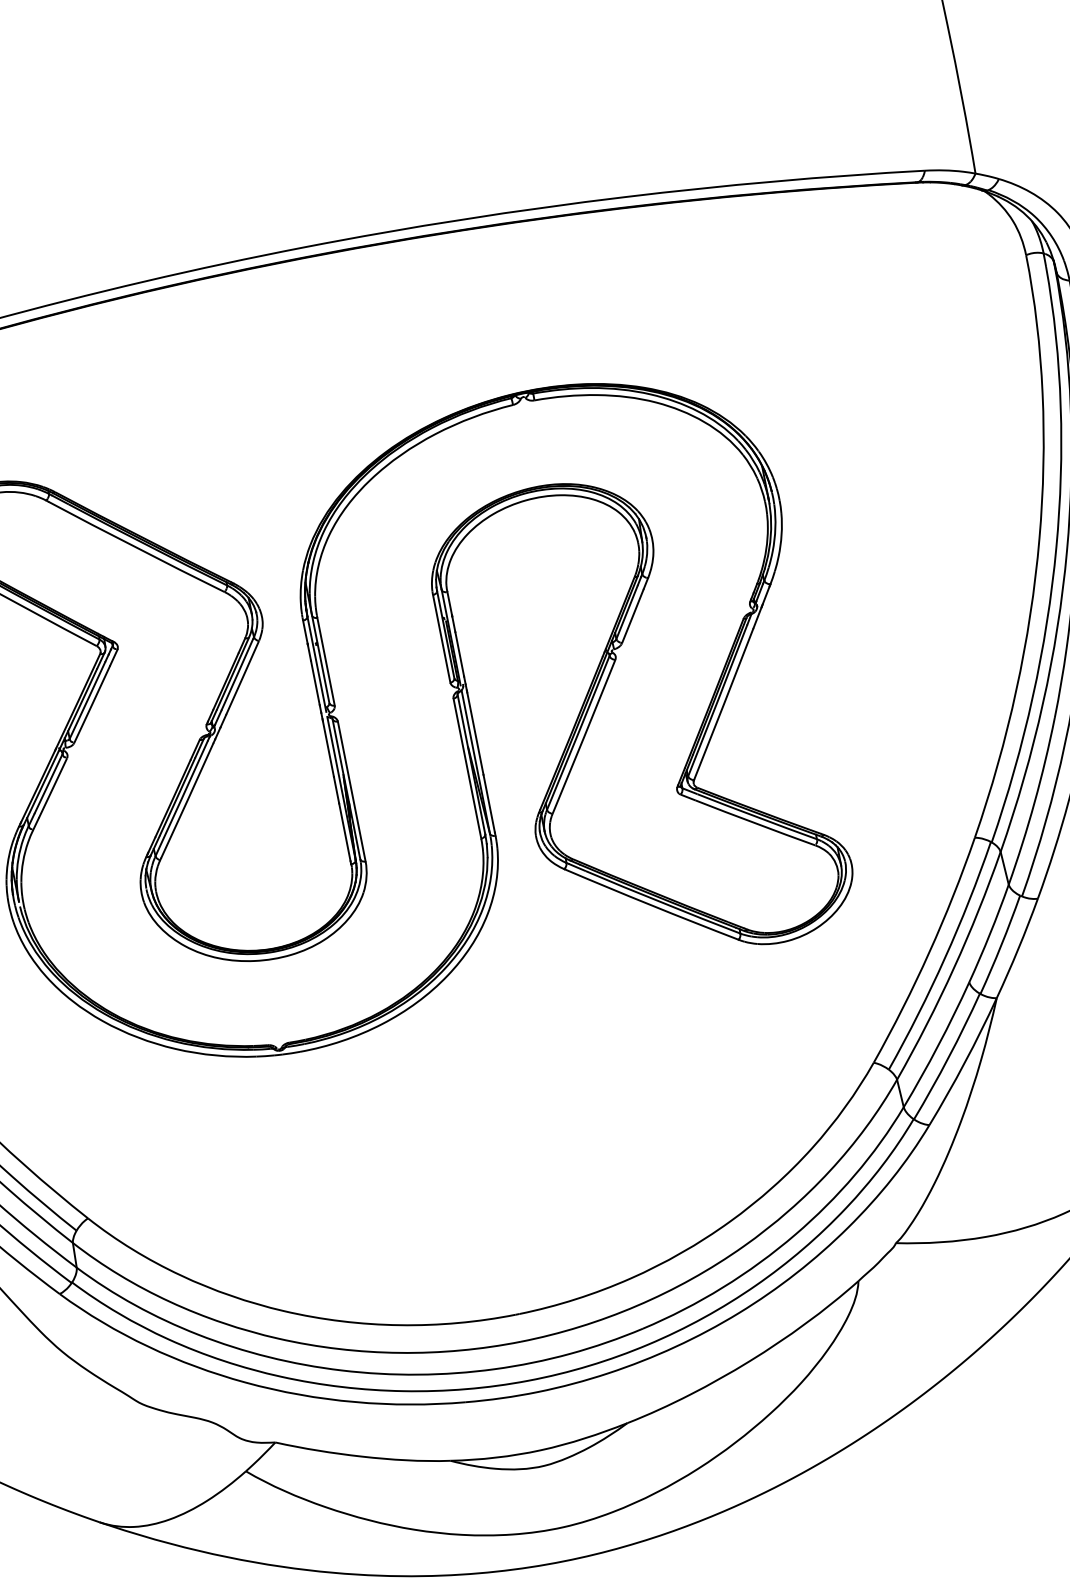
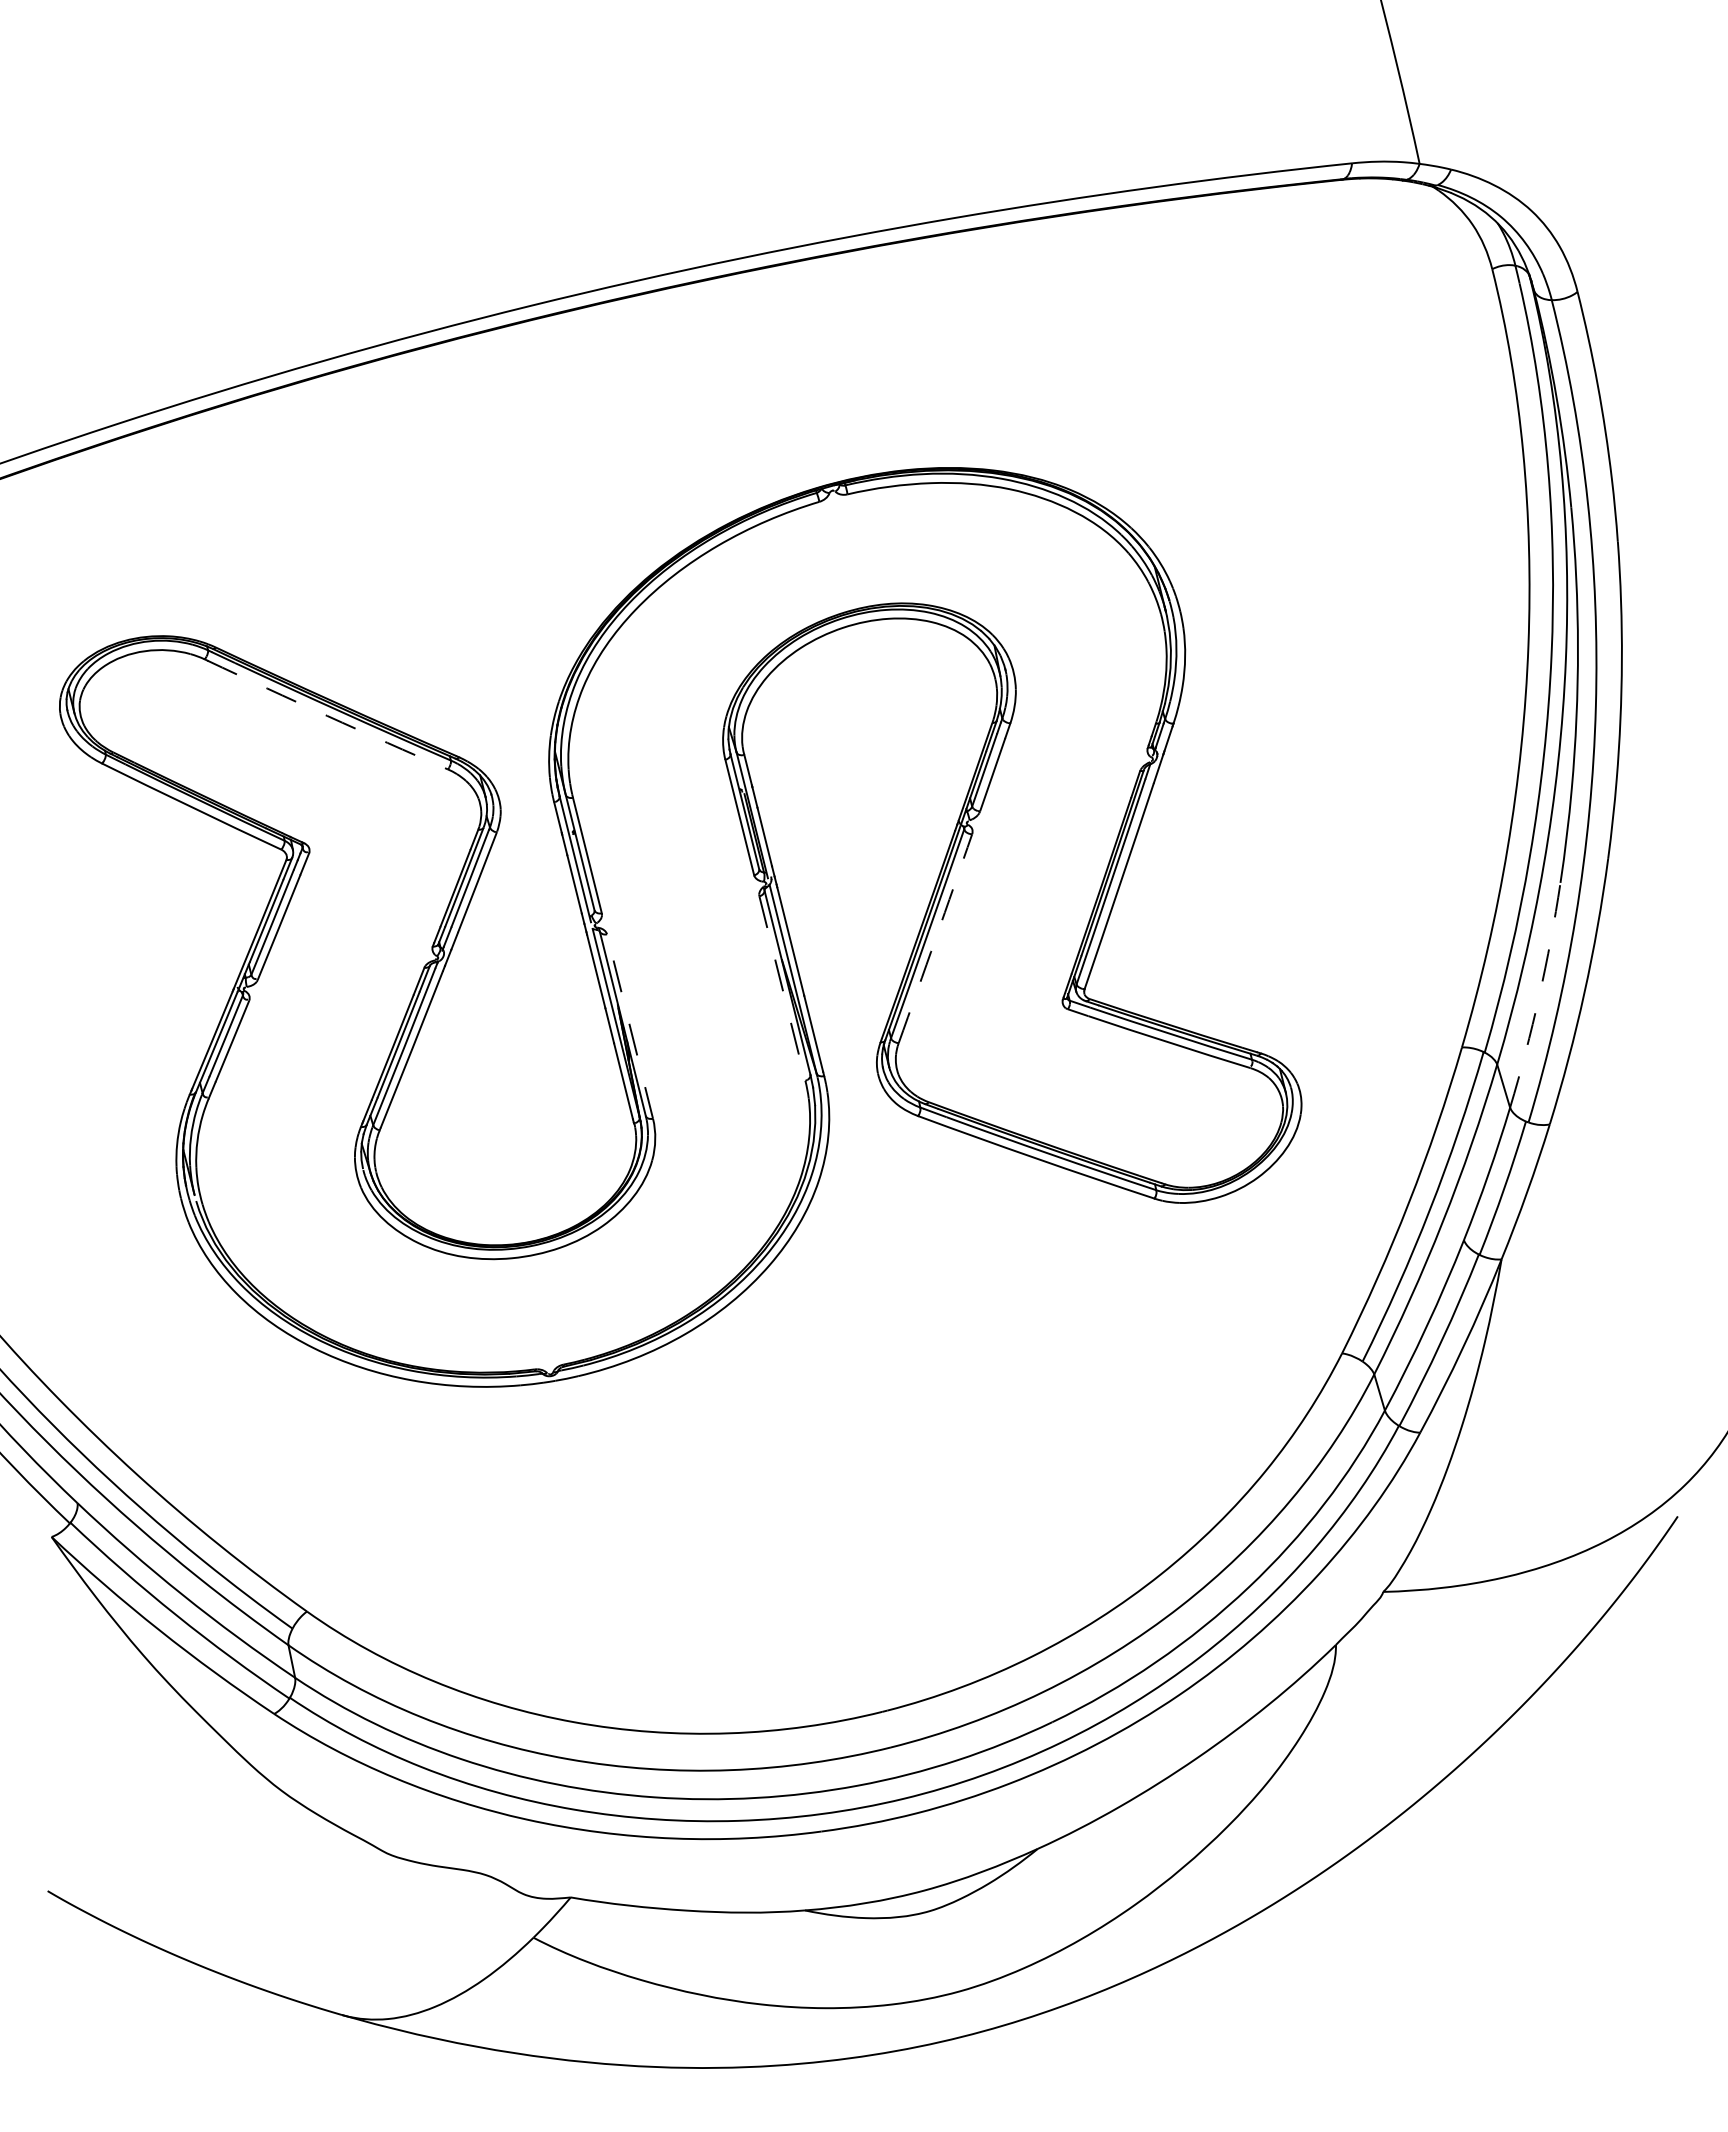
arc: (136, 547) -> (327, 715), solid -> dashed
arc: (584, 736) -> (935, 938), solid -> dashed
line: (467, 769) -> (782, 989), solid -> dashed
line: (351, 791) -> (629, 1026), solid -> dashed
arc: (1034, 802) -> (1539, 996), solid -> dashed

